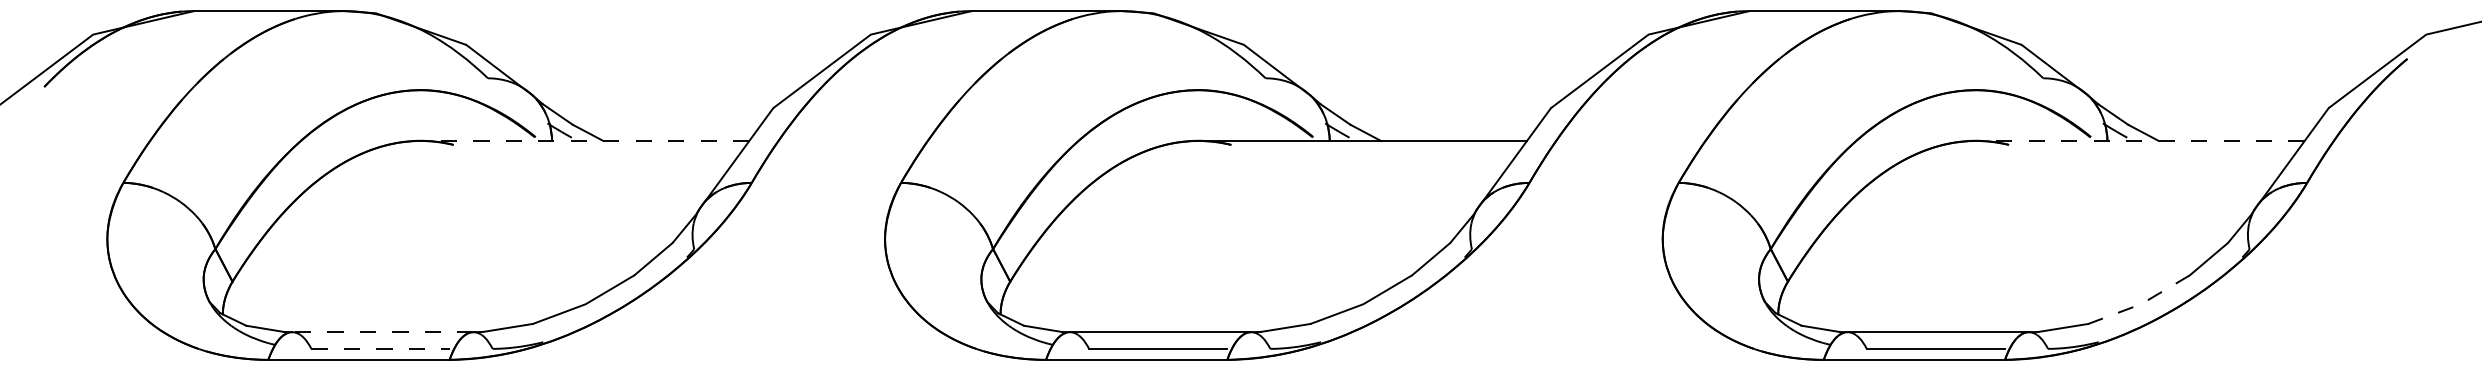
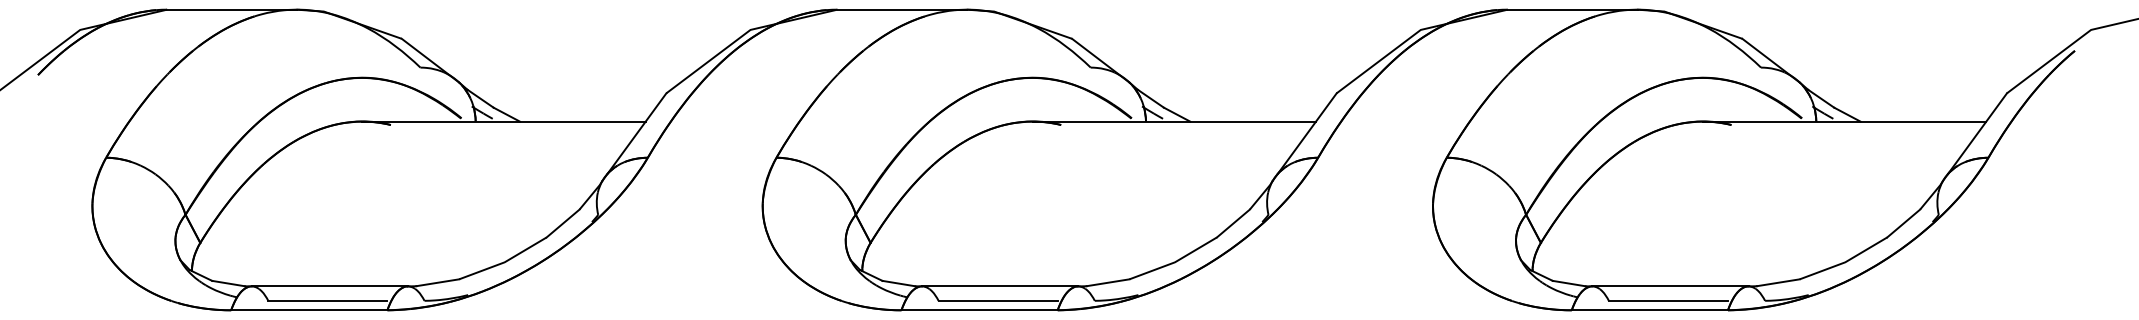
line: (584, 141) -> (503, 122), dashed -> solid
line: (2139, 141) -> (1843, 122), dashed -> solid
line: (2141, 304) -> (1845, 262), dashed -> solid
line: (382, 332) -> (329, 286), dashed -> solid
line: (381, 348) -> (328, 300), dashed -> solid

